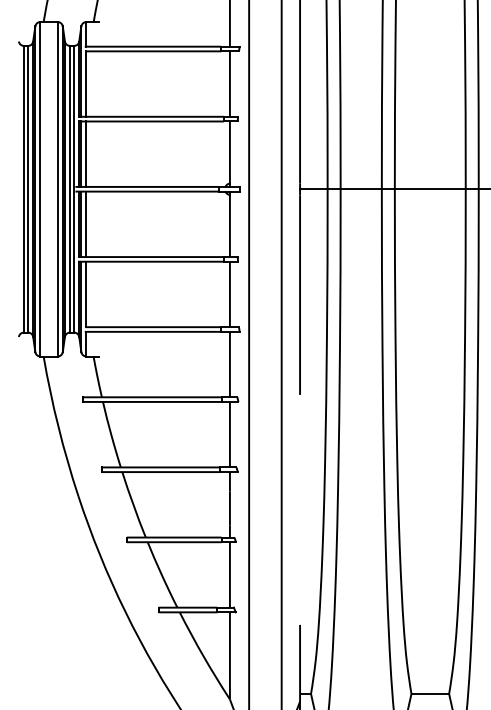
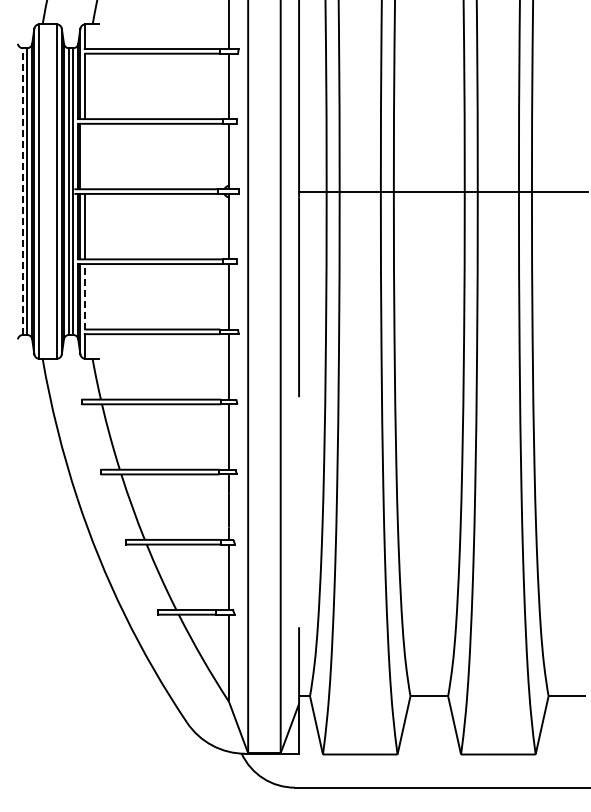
line: (86, 154) -> (85, 156), removed
line: (23, 189) -> (22, 191), solid -> dashed
line: (86, 294) -> (85, 296), solid -> dashed

